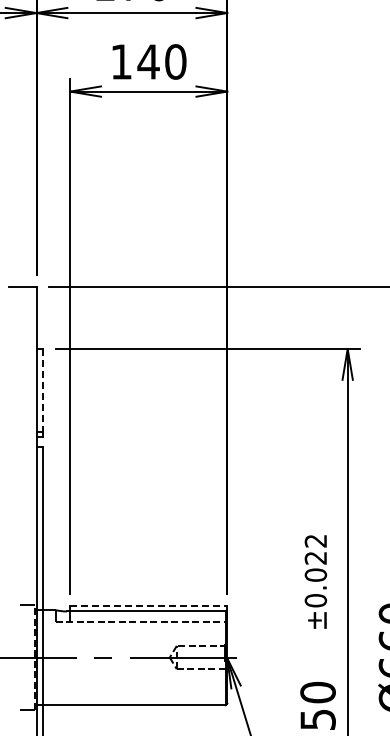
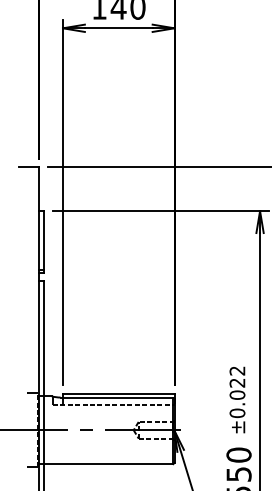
line: (43, 390) -> (44, 240), dashed -> solid
text: (315, 581) -> (237, 399), moved
line: (148, 605) -> (118, 393), dashed -> solid

